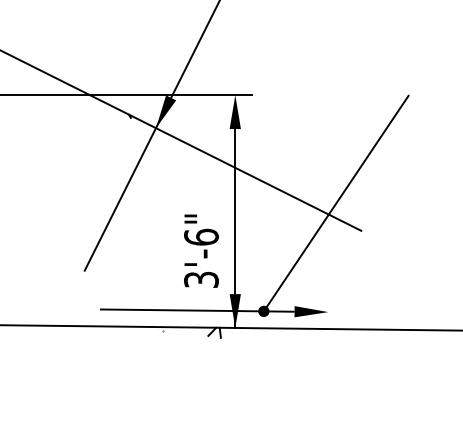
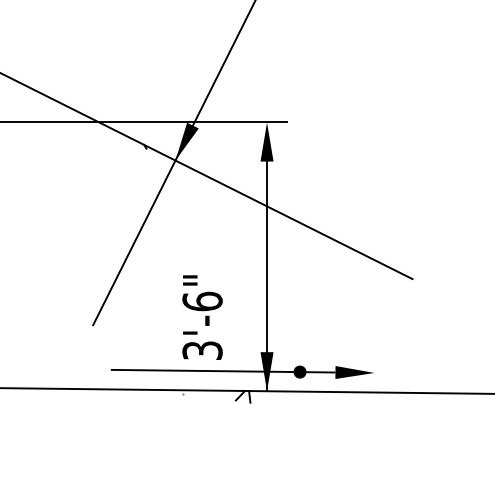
line: (335, 203) -> (382, 247), removed
text: (201, 250) -> (202, 316), moved

